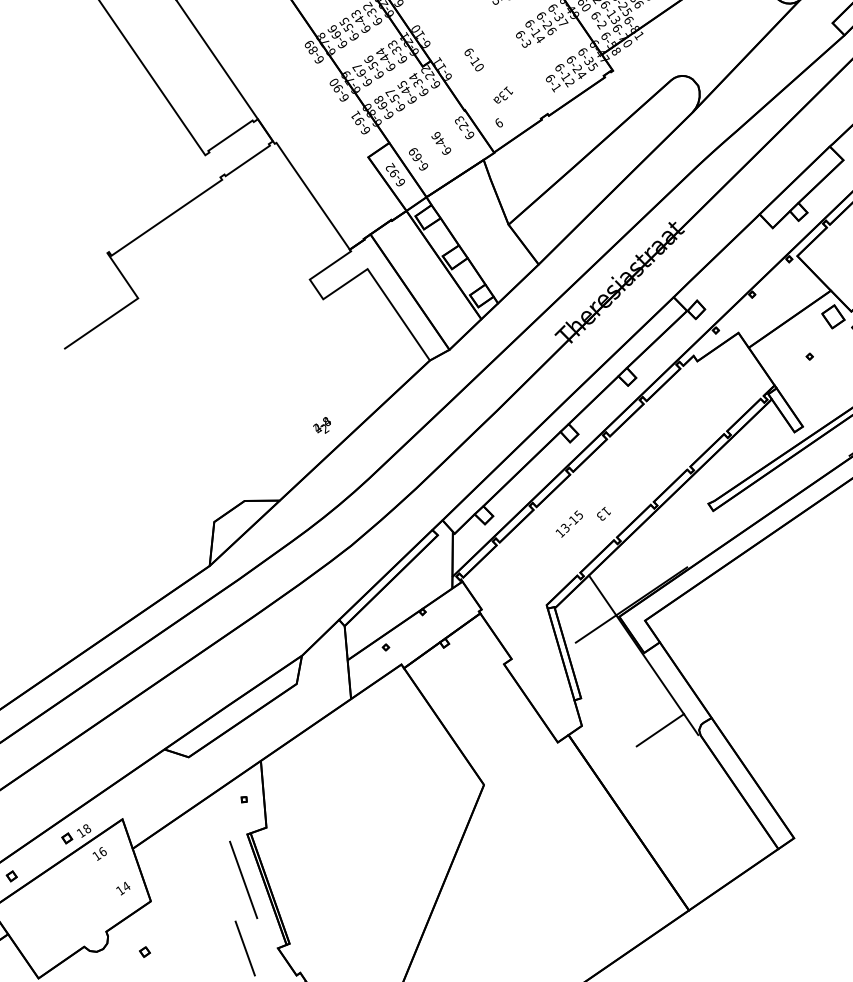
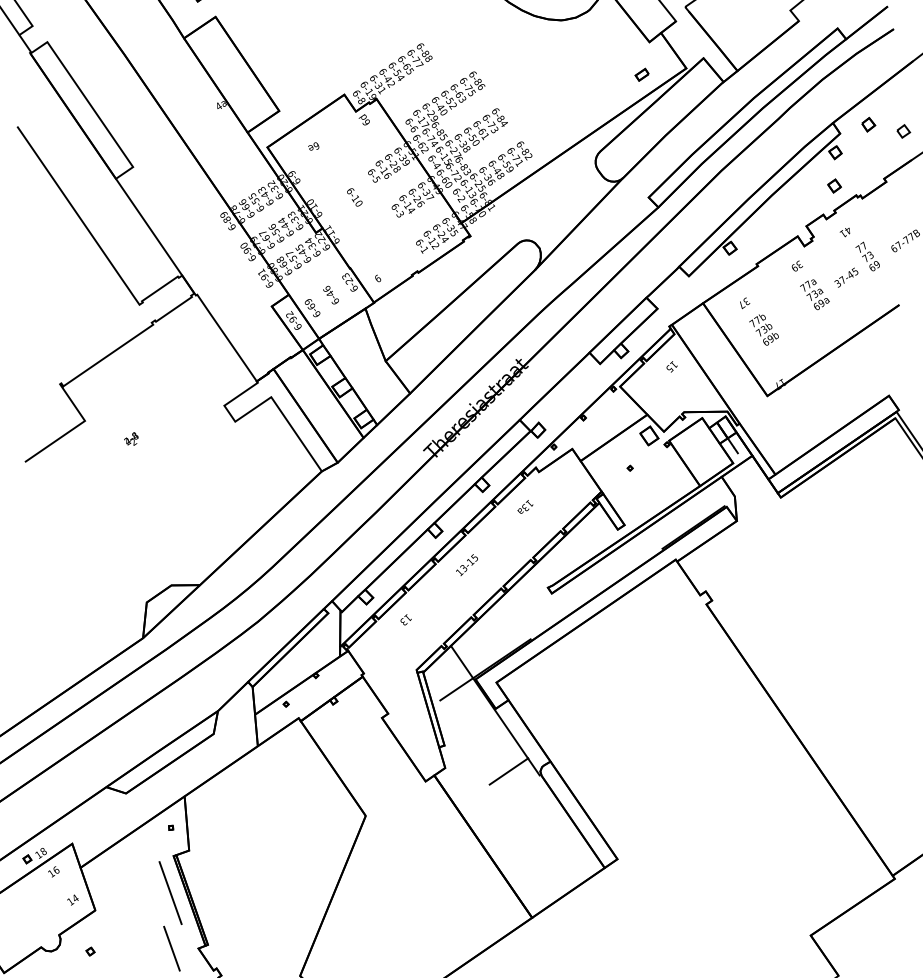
text: (473, 60) -> (354, 197), moved
text: (503, 94) -> (525, 506), moved
text: (322, 424) -> (131, 438), moved
text: (603, 513) -> (405, 619), moved
text: (568, 523) -> (466, 564), moved

